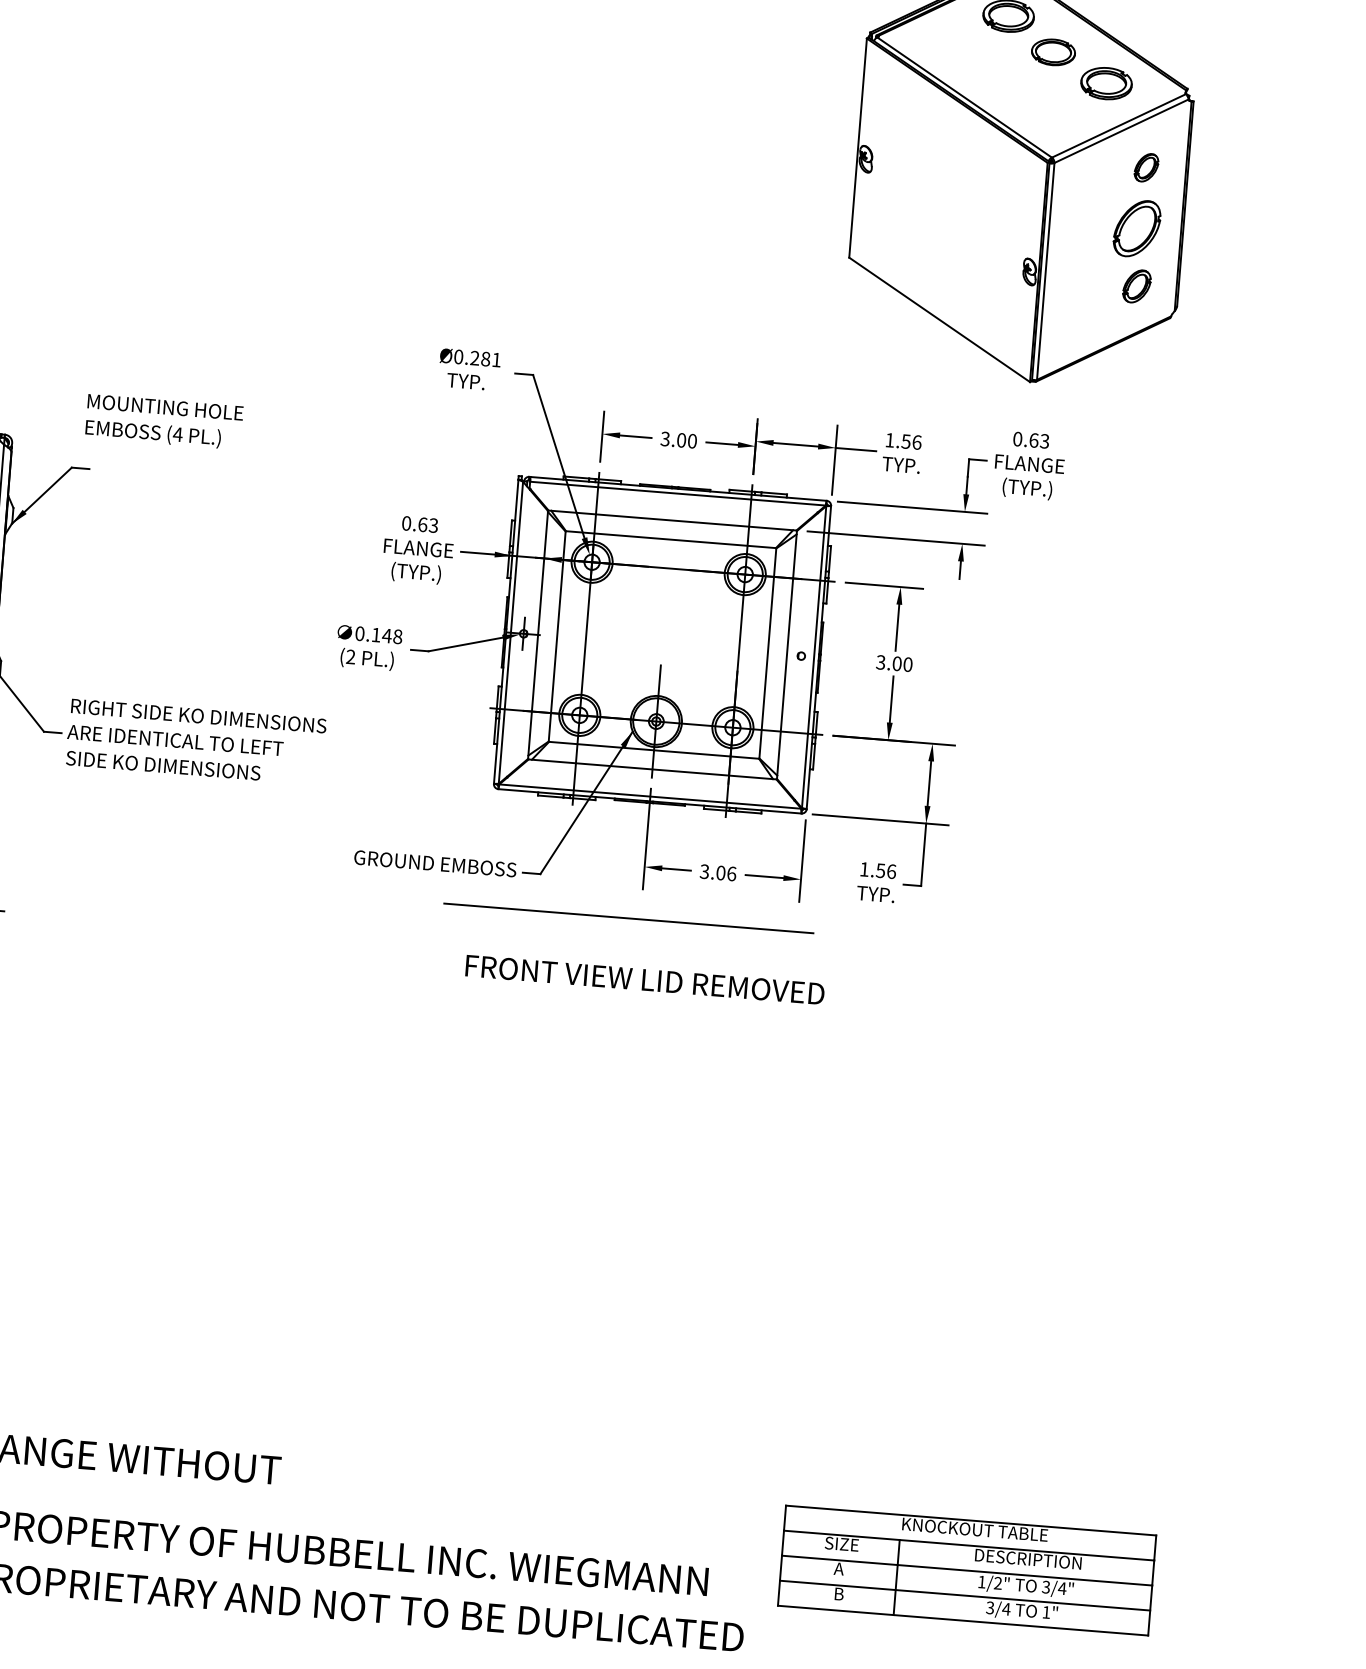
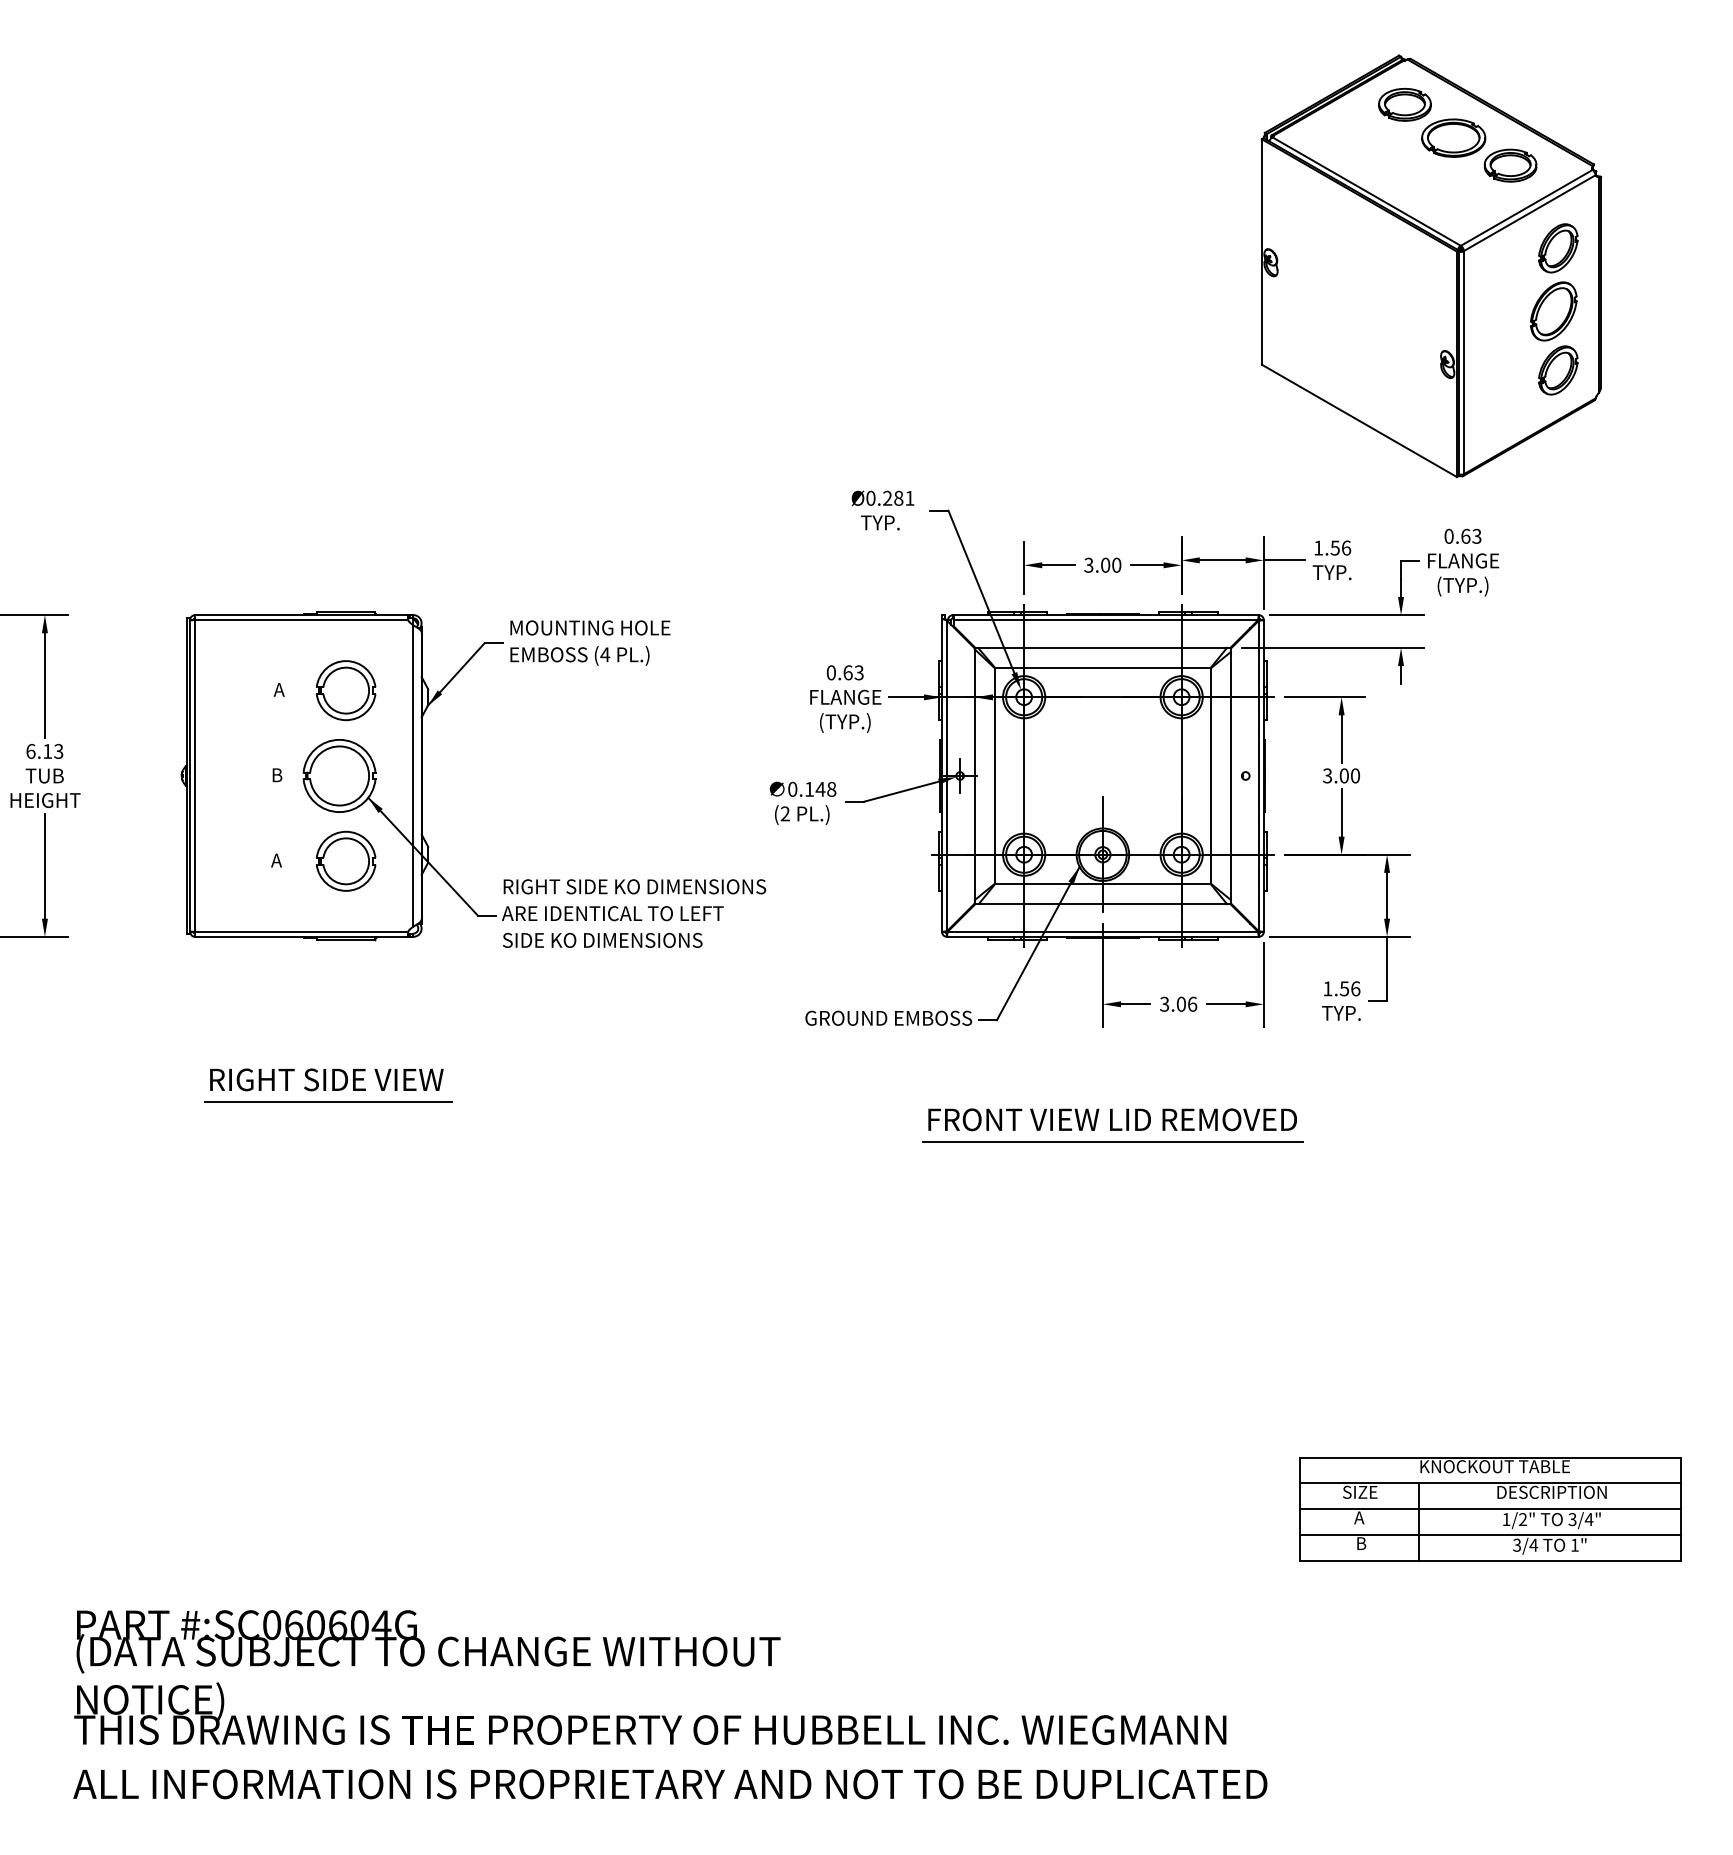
part: (1053, 51) -> (1453, 137), size x1.43
part: (1146, 167) -> (1558, 248), size x1.67
part: (1137, 286) -> (1558, 370), size x1.43
text: (164, 421) -> (590, 642), moved
line: (628, 917) -> (1112, 1141), moved
part: (967, 1571) -> (1490, 1509), moved

